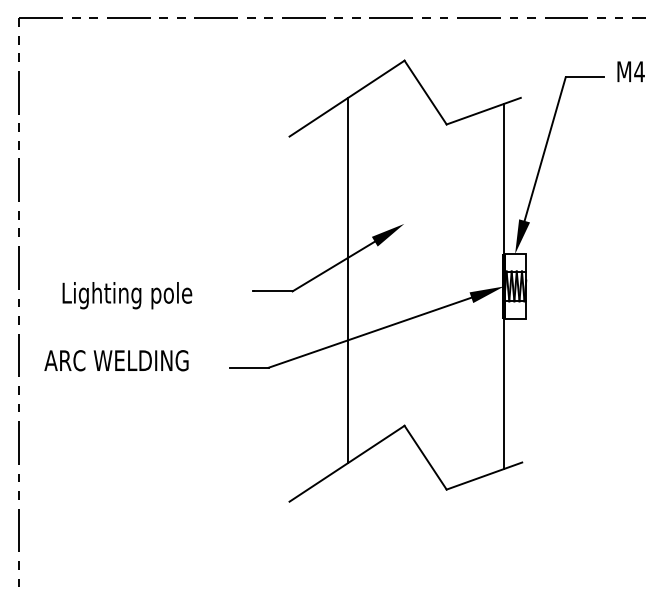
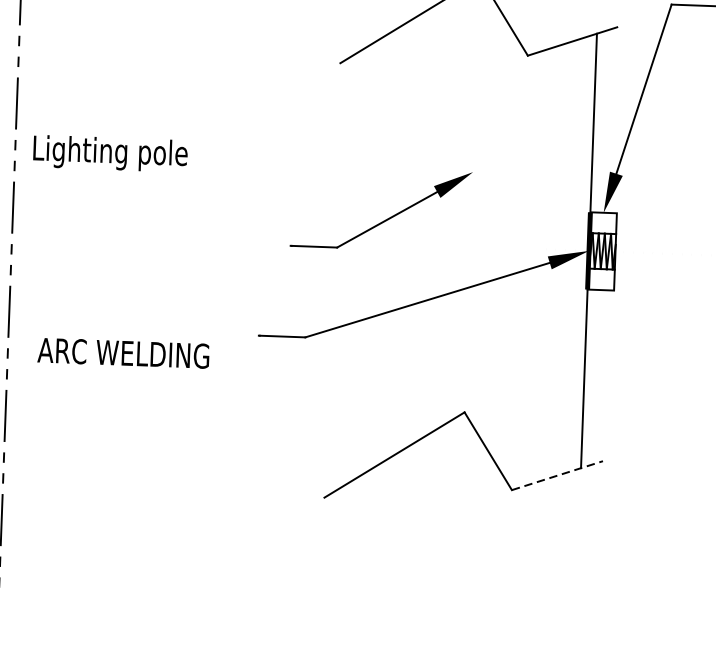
line: (348, 279) -> (404, 235), removed
text: (127, 295) -> (110, 153), moved
text: (116, 360) -> (123, 353), moved
line: (484, 475) -> (557, 474), solid -> dashed

